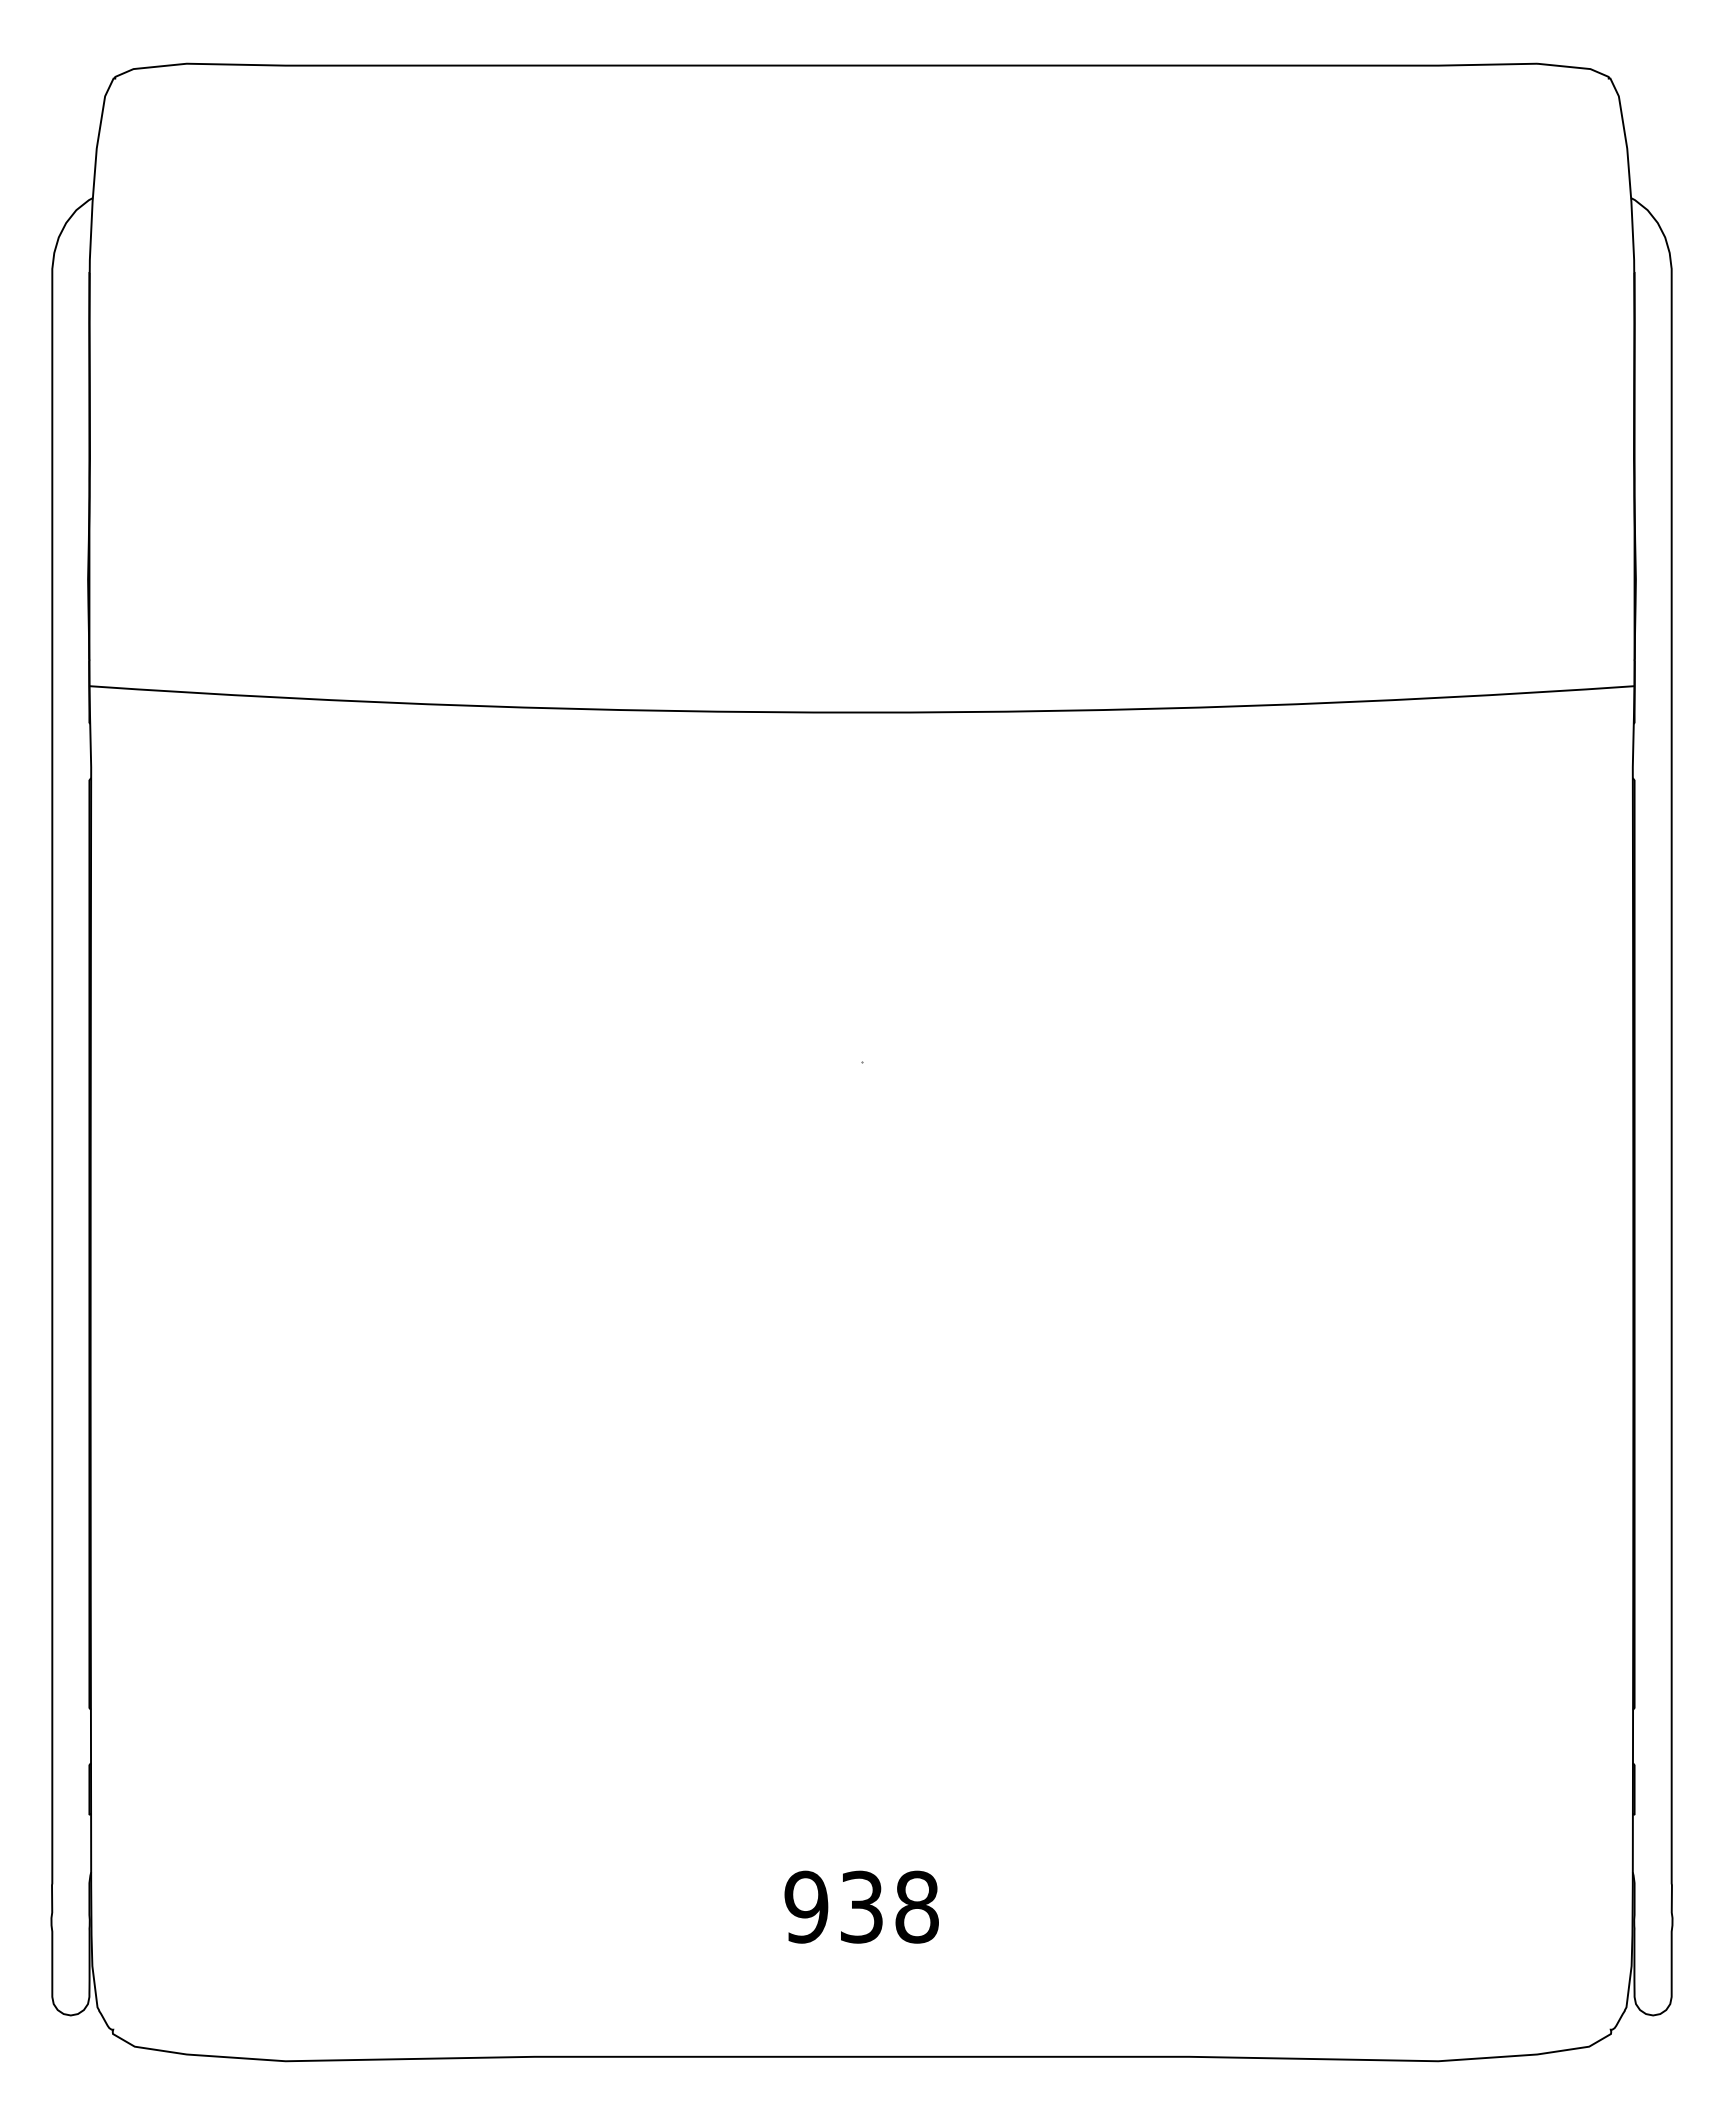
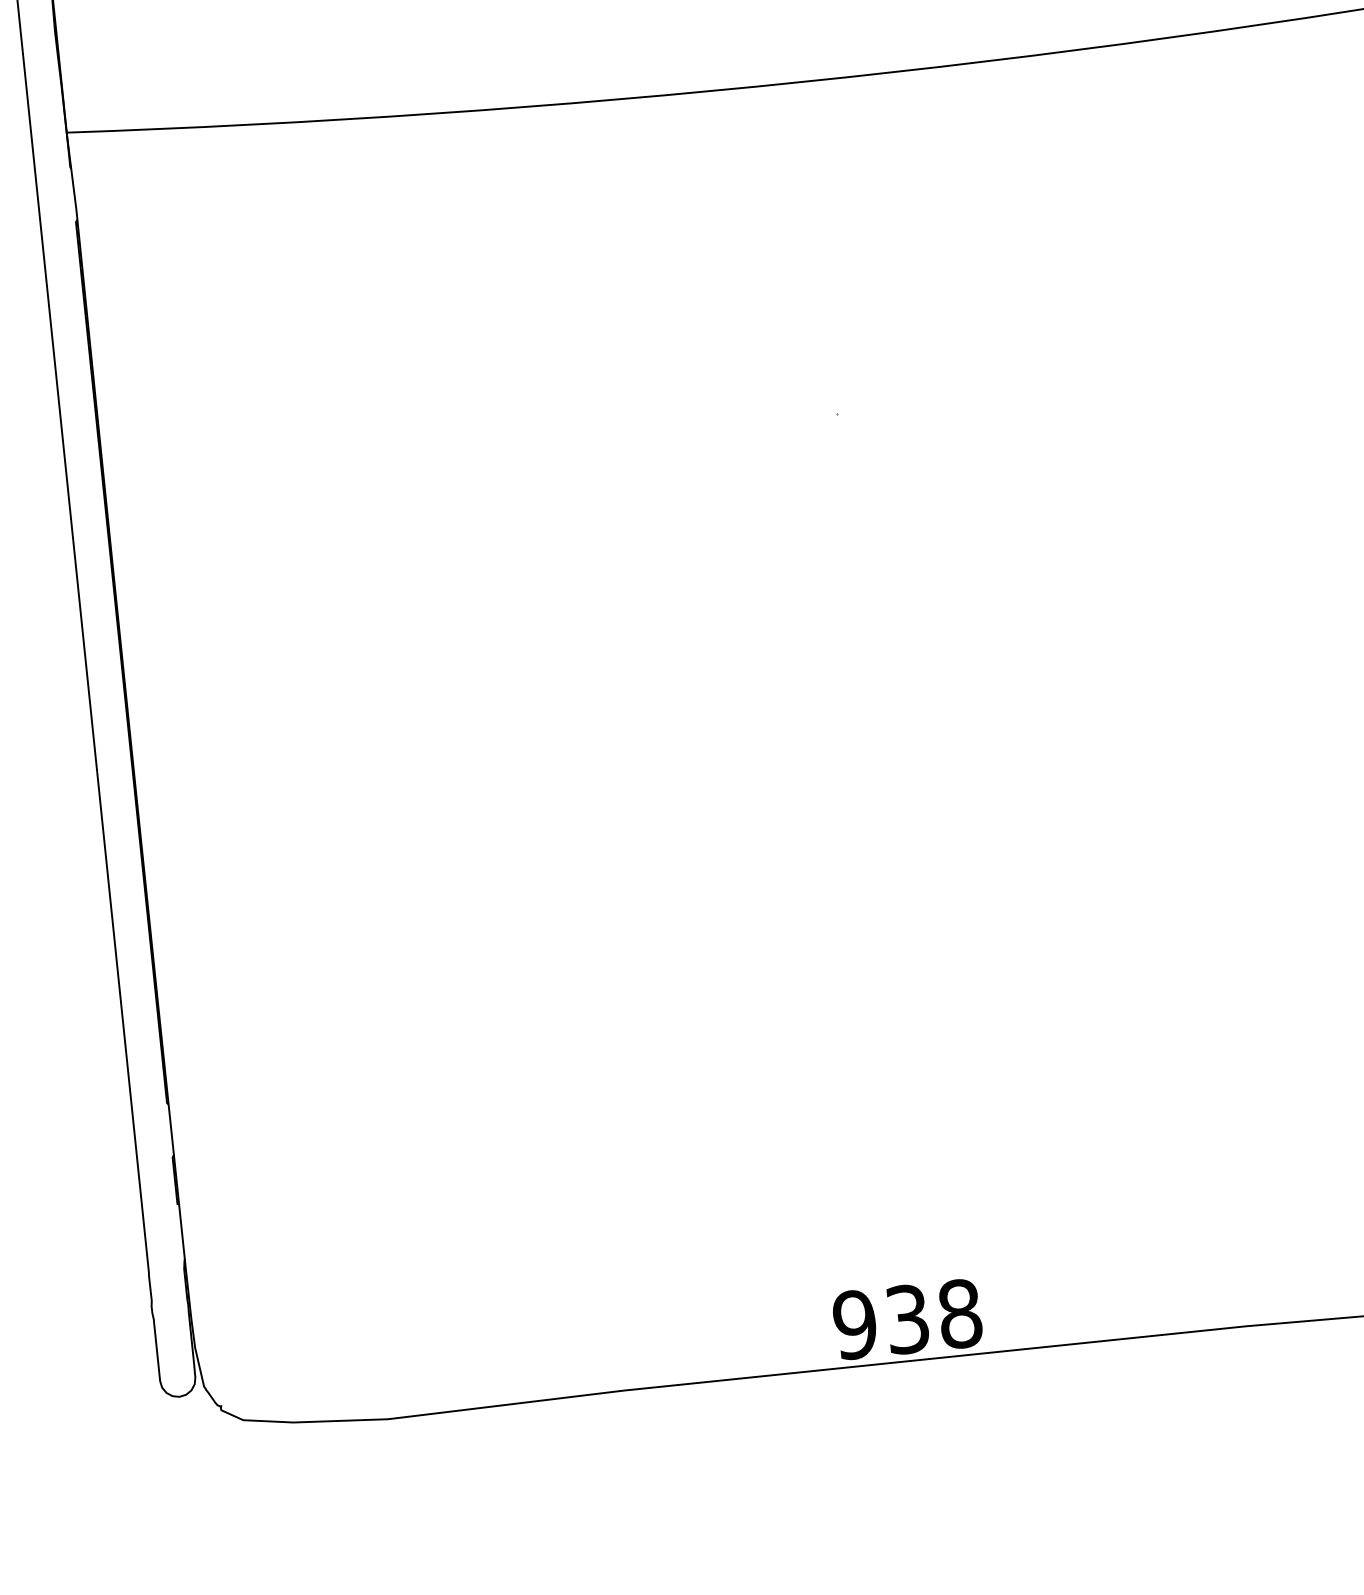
text: (861, 1906) -> (907, 1318), moved

